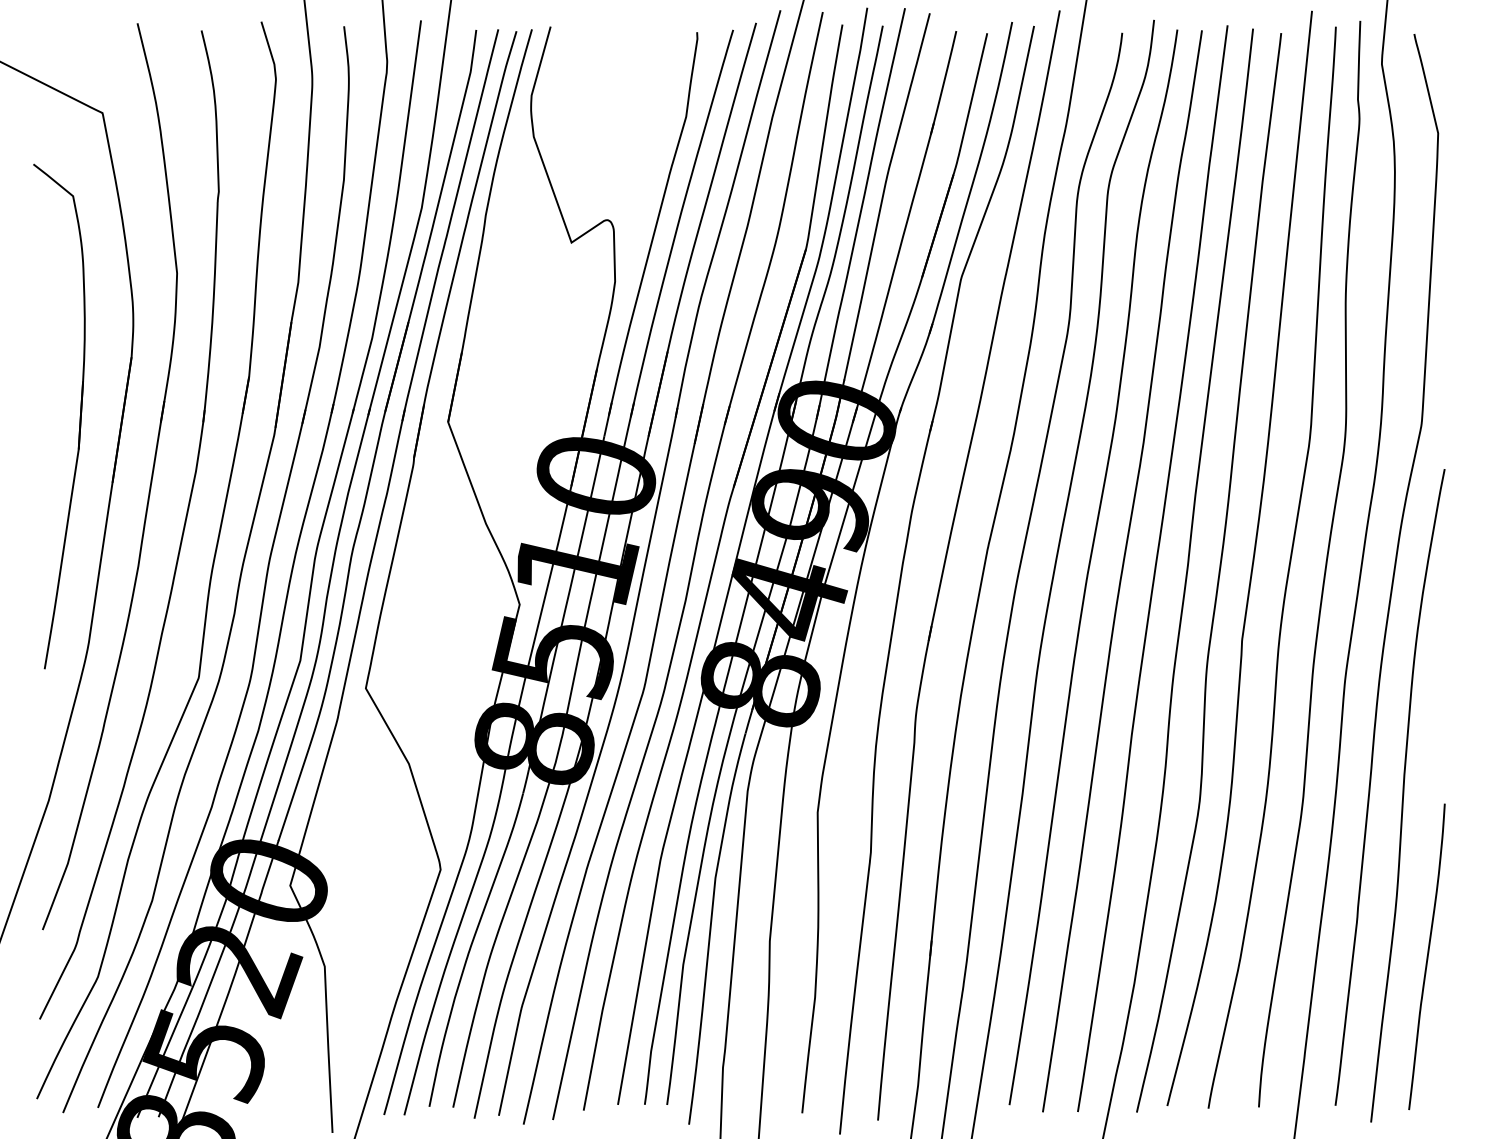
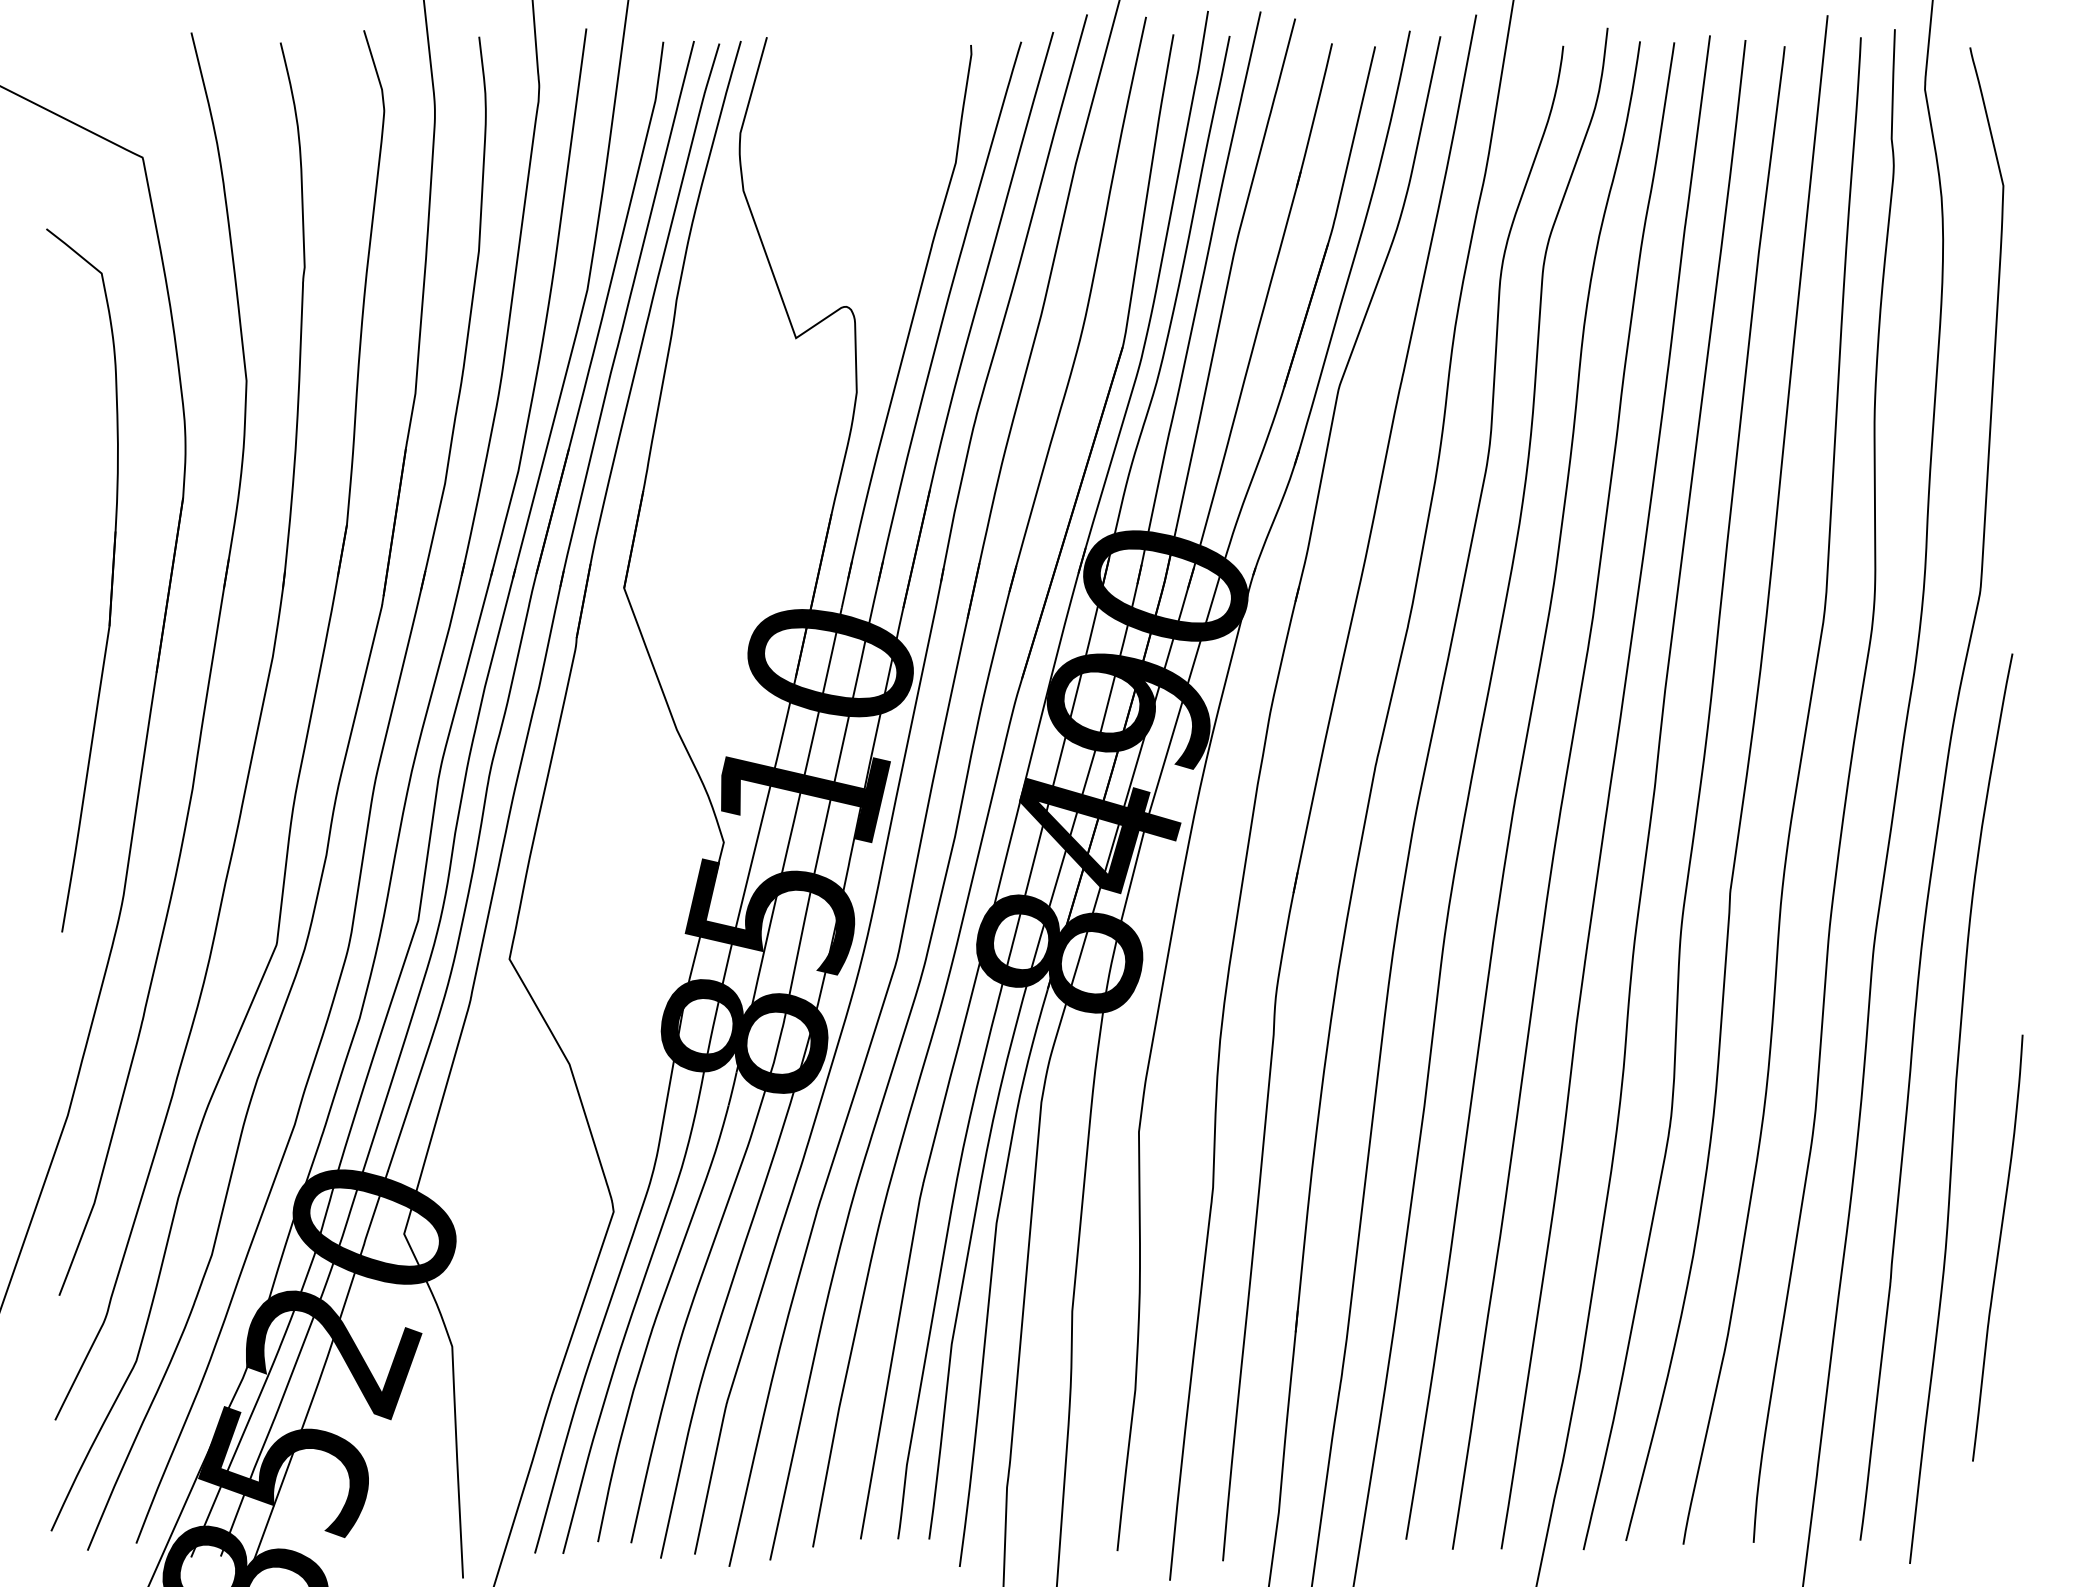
curve: (1427, 956) -> (1998, 1247), moved

